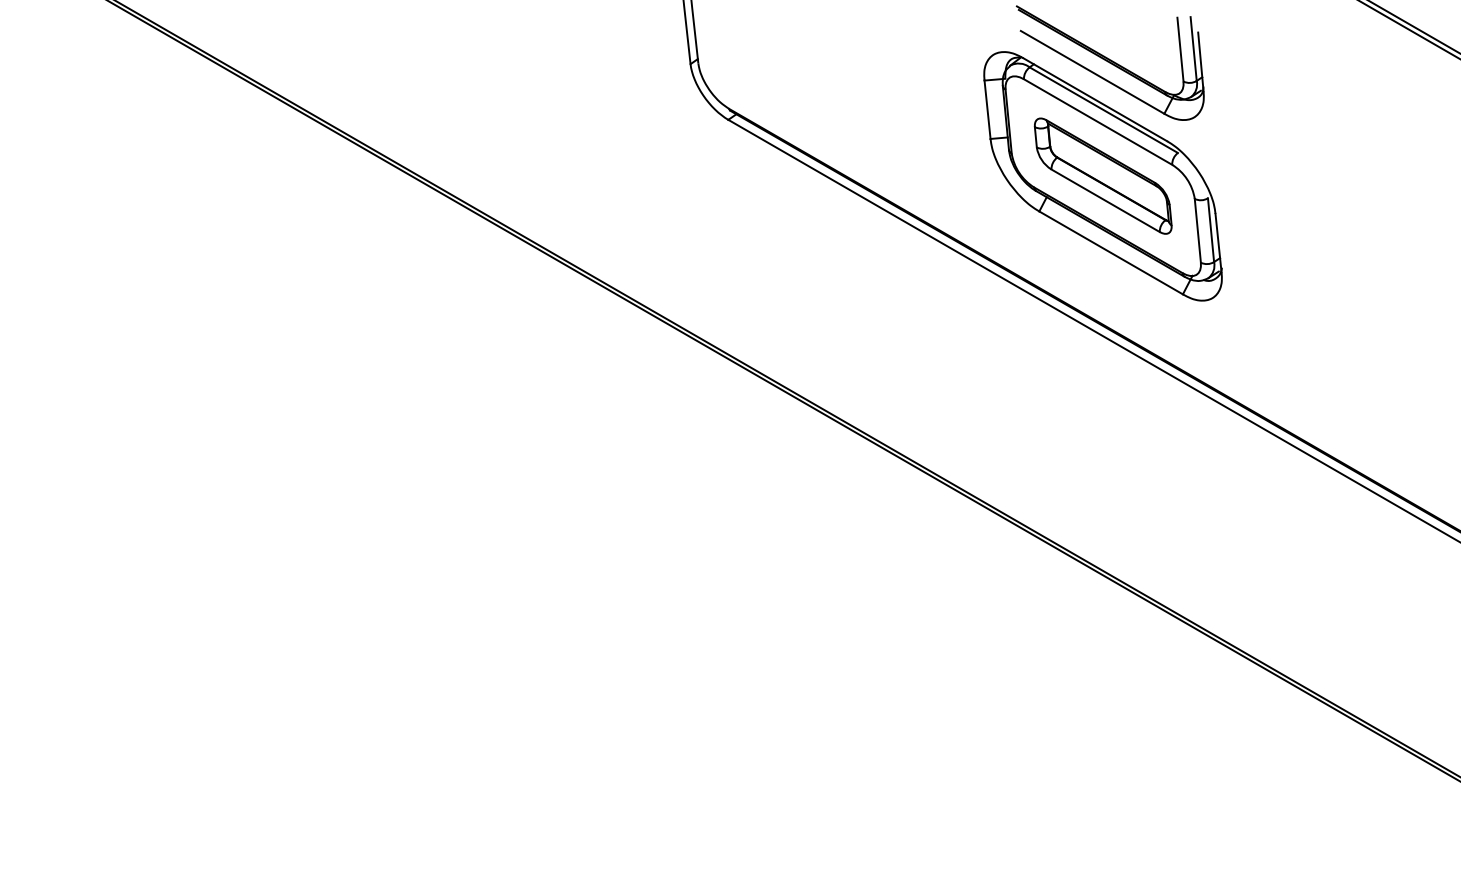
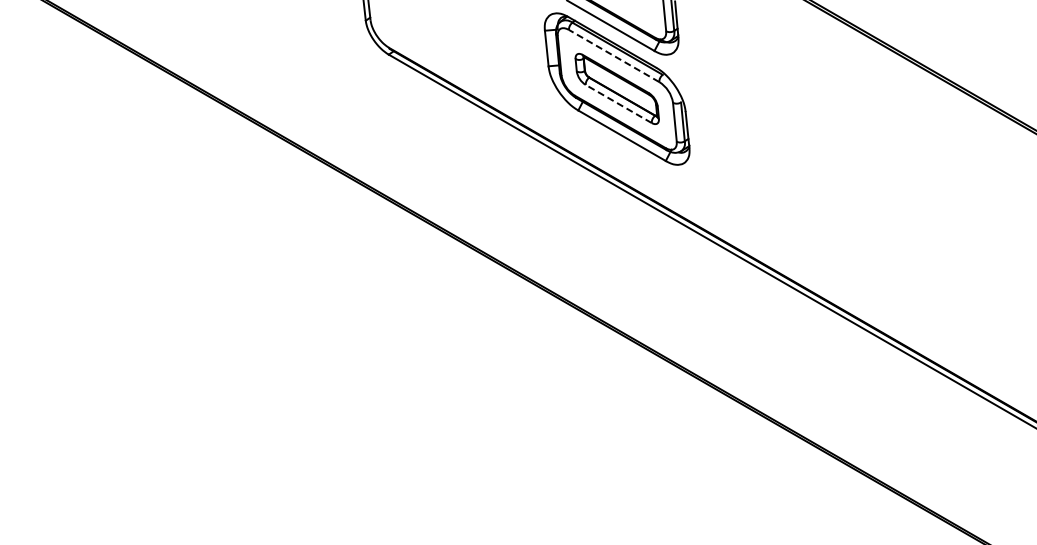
line: (1097, 121) -> (613, 55), solid -> dashed
line: (1105, 199) -> (618, 103), solid -> dashed

